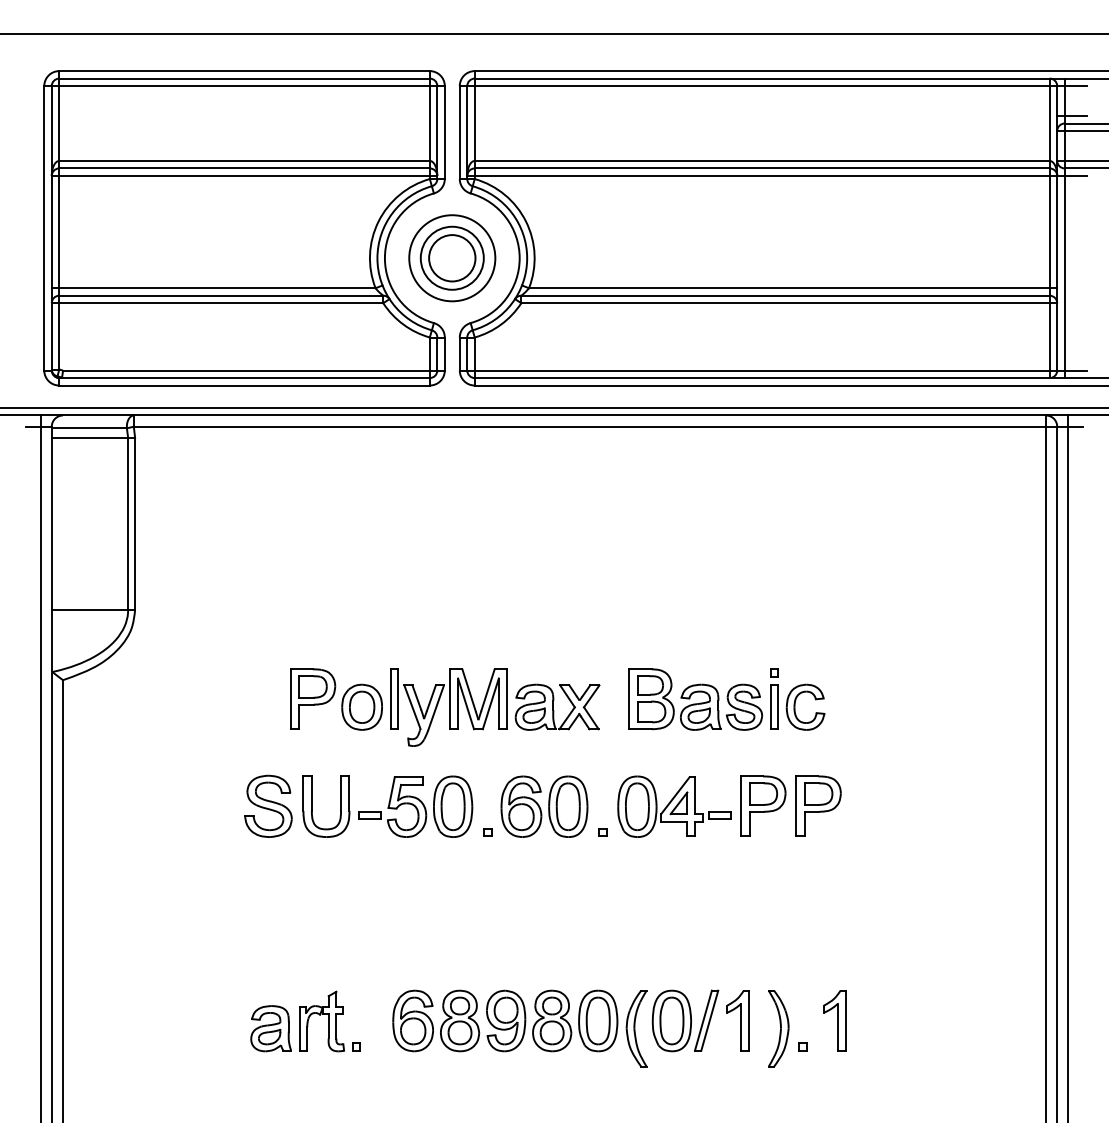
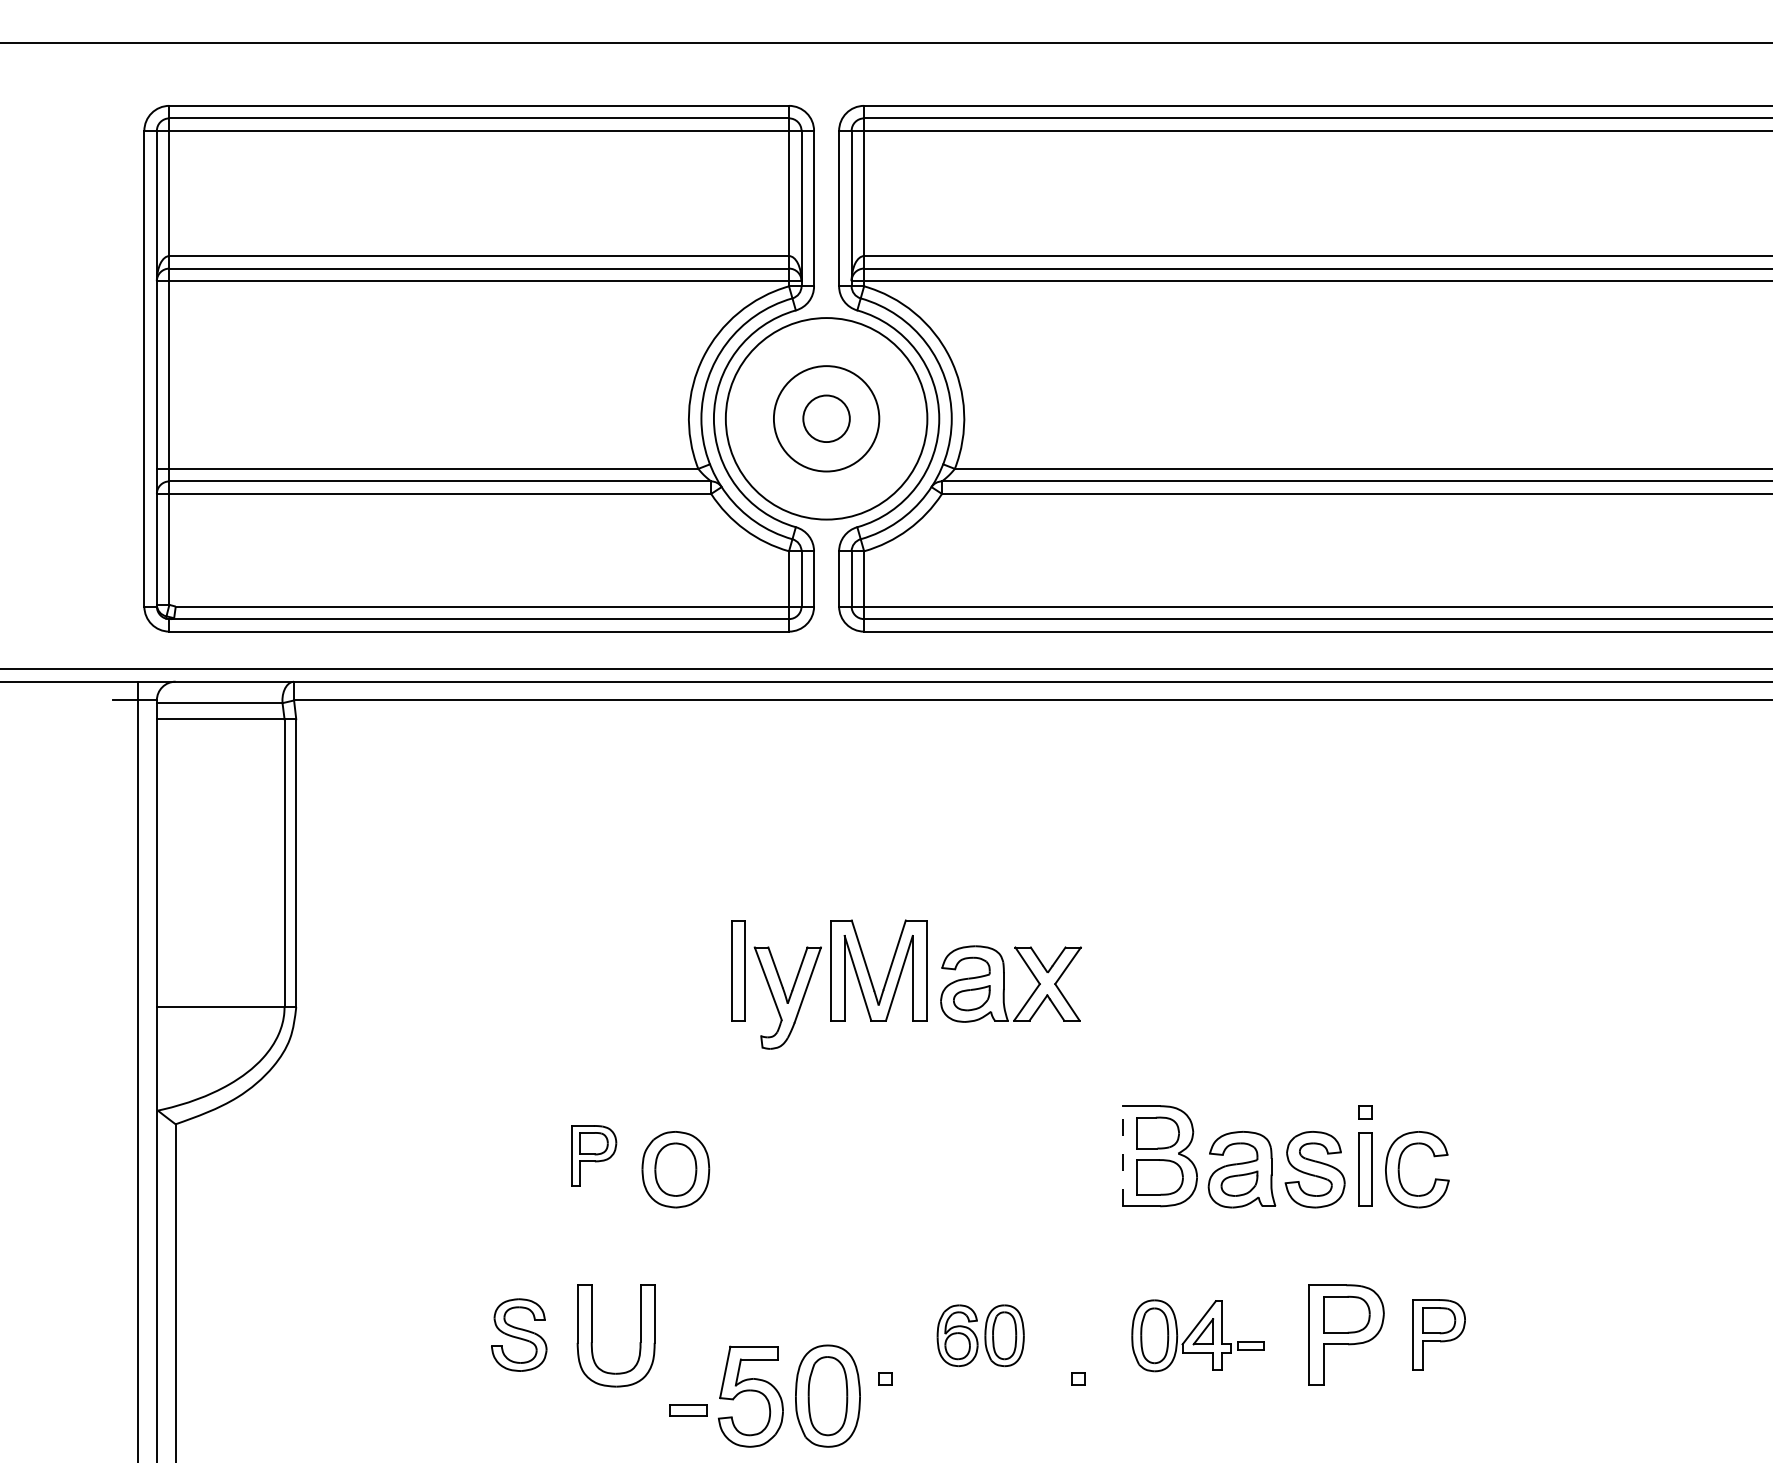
circle: (452, 258) -> (826, 419), size x0.6
circle: (452, 258) -> (826, 419), size x1.4
part: (313, 698) -> (594, 1154), size x0.6
line: (629, 699) -> (1122, 1156), solid -> dashed
part: (495, 707) -> (907, 984), moved
part: (268, 805) -> (519, 1333), size x0.7
part: (818, 805) -> (1438, 1333), size x0.7
part: (415, 806) -> (765, 1395), moved
part: (544, 806) -> (980, 1335), size x0.6
part: (674, 806) -> (1198, 1335), size x0.7

